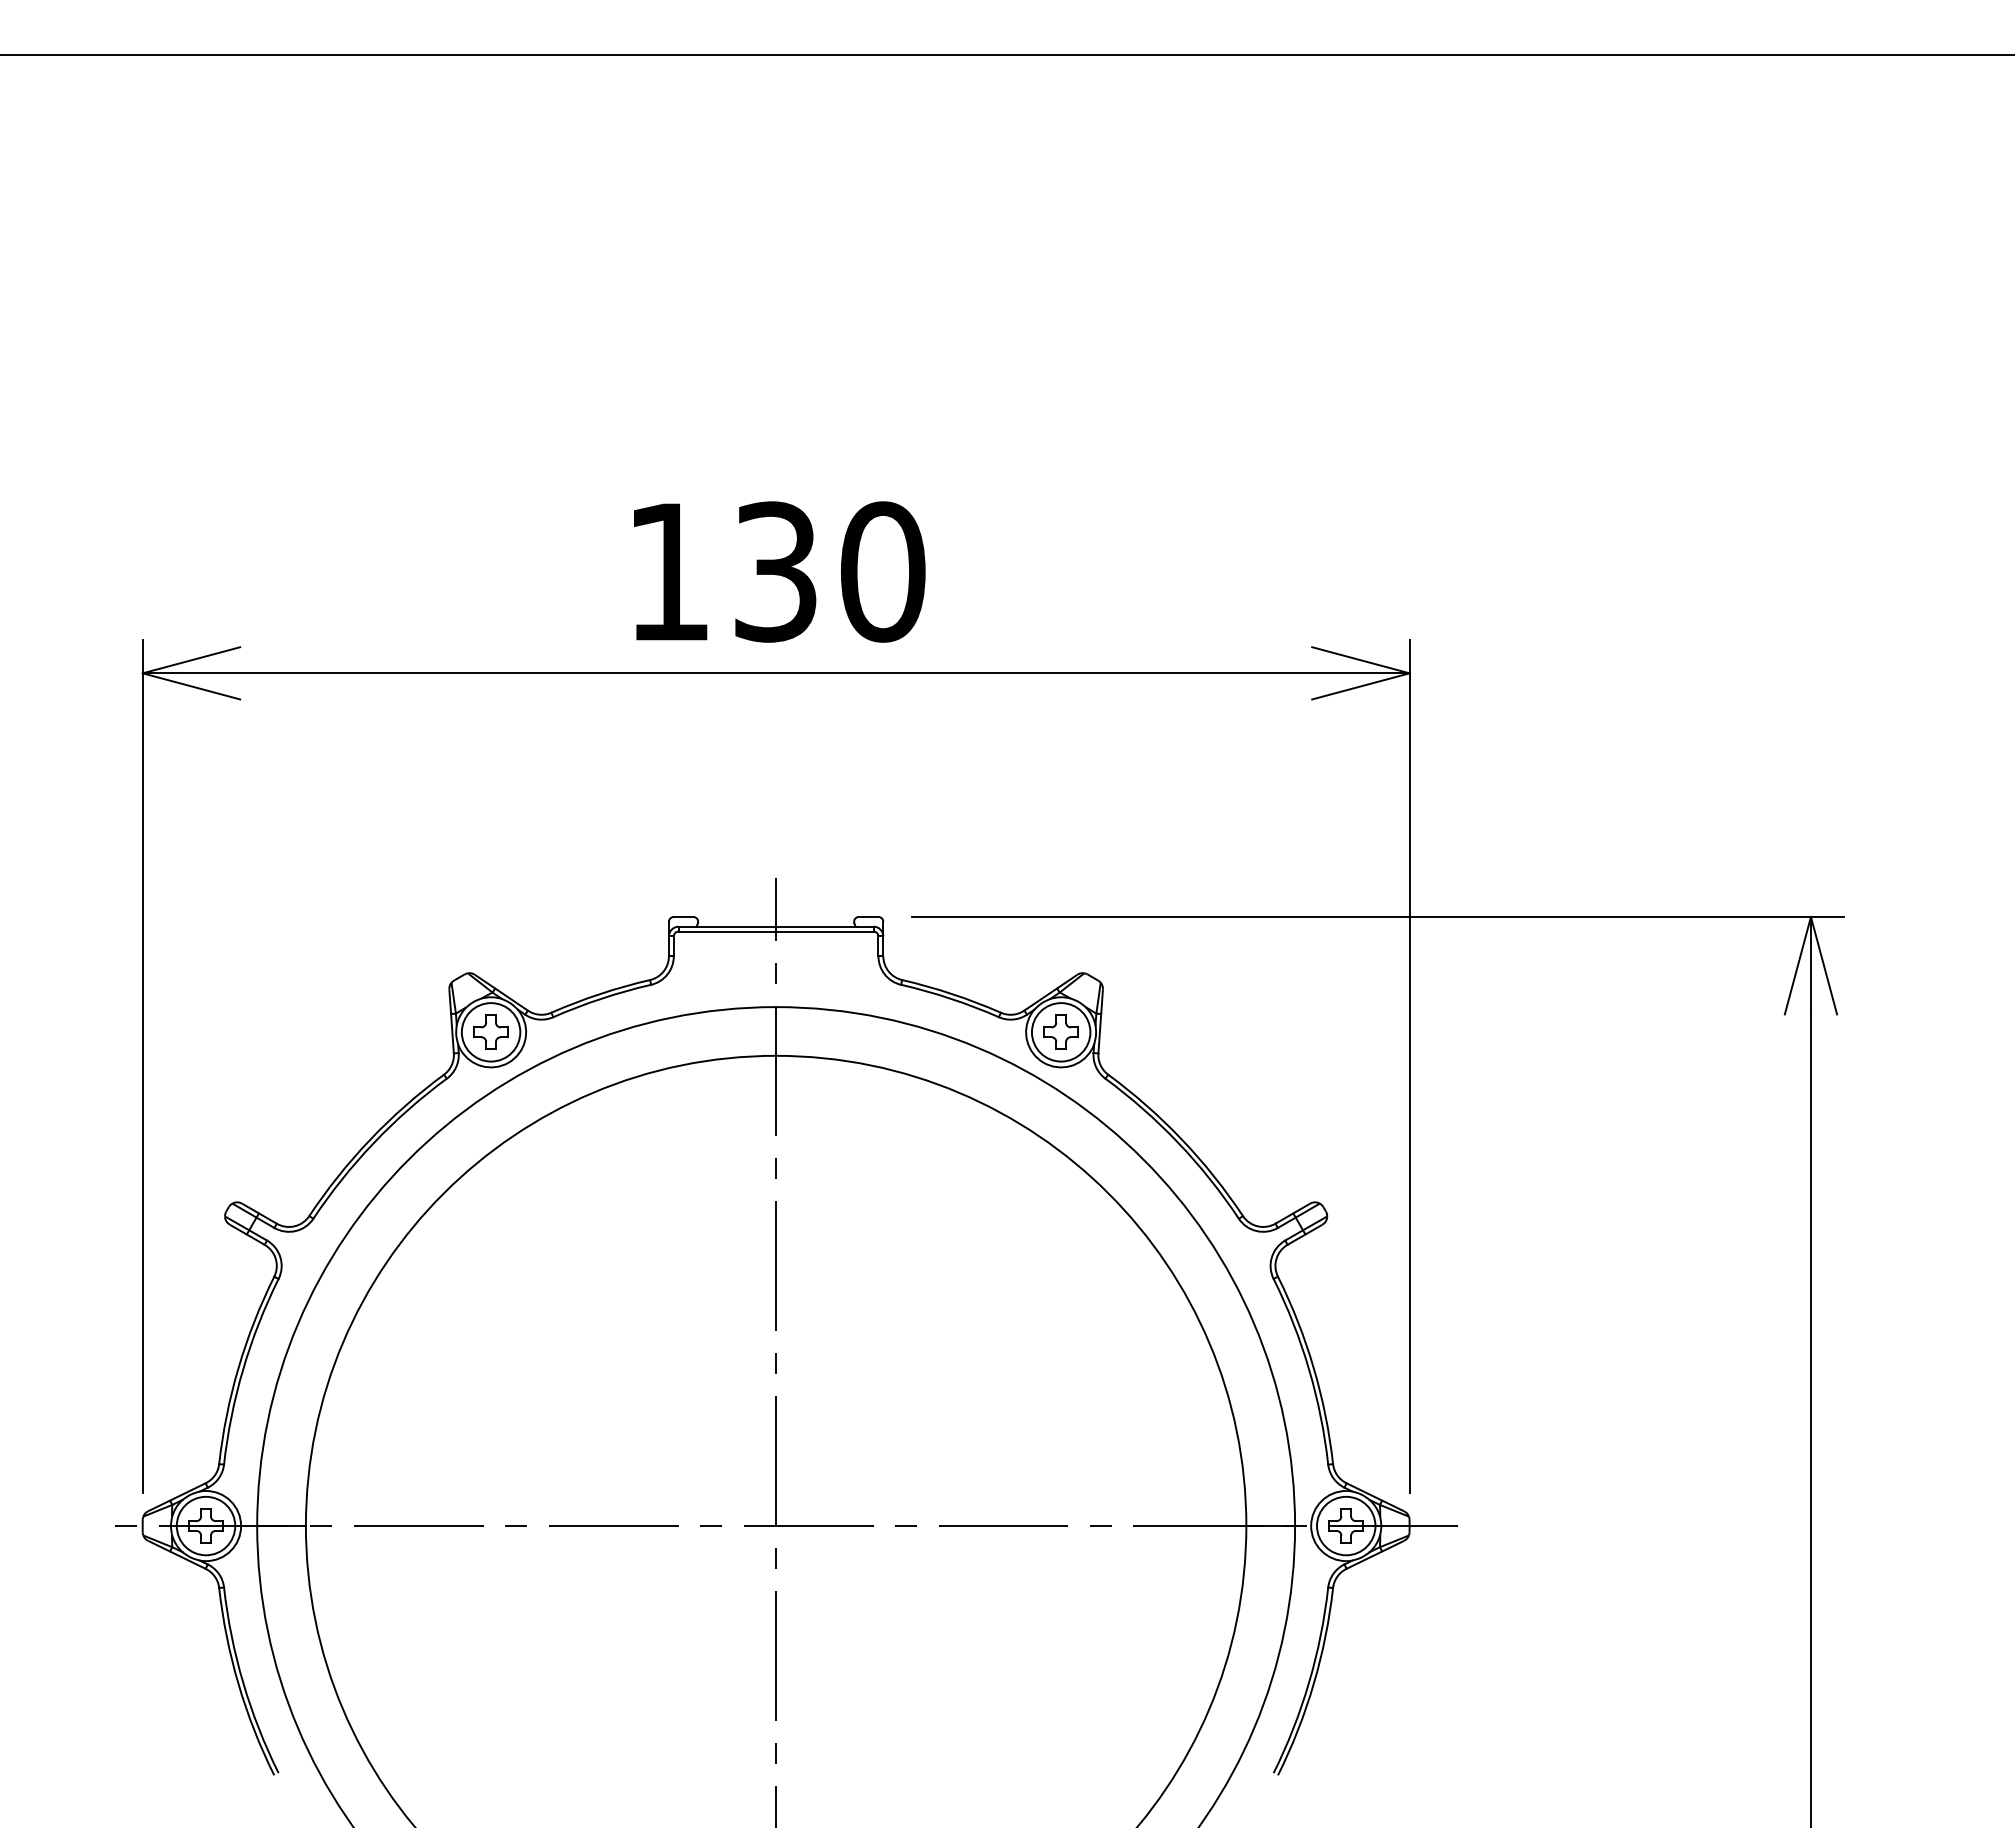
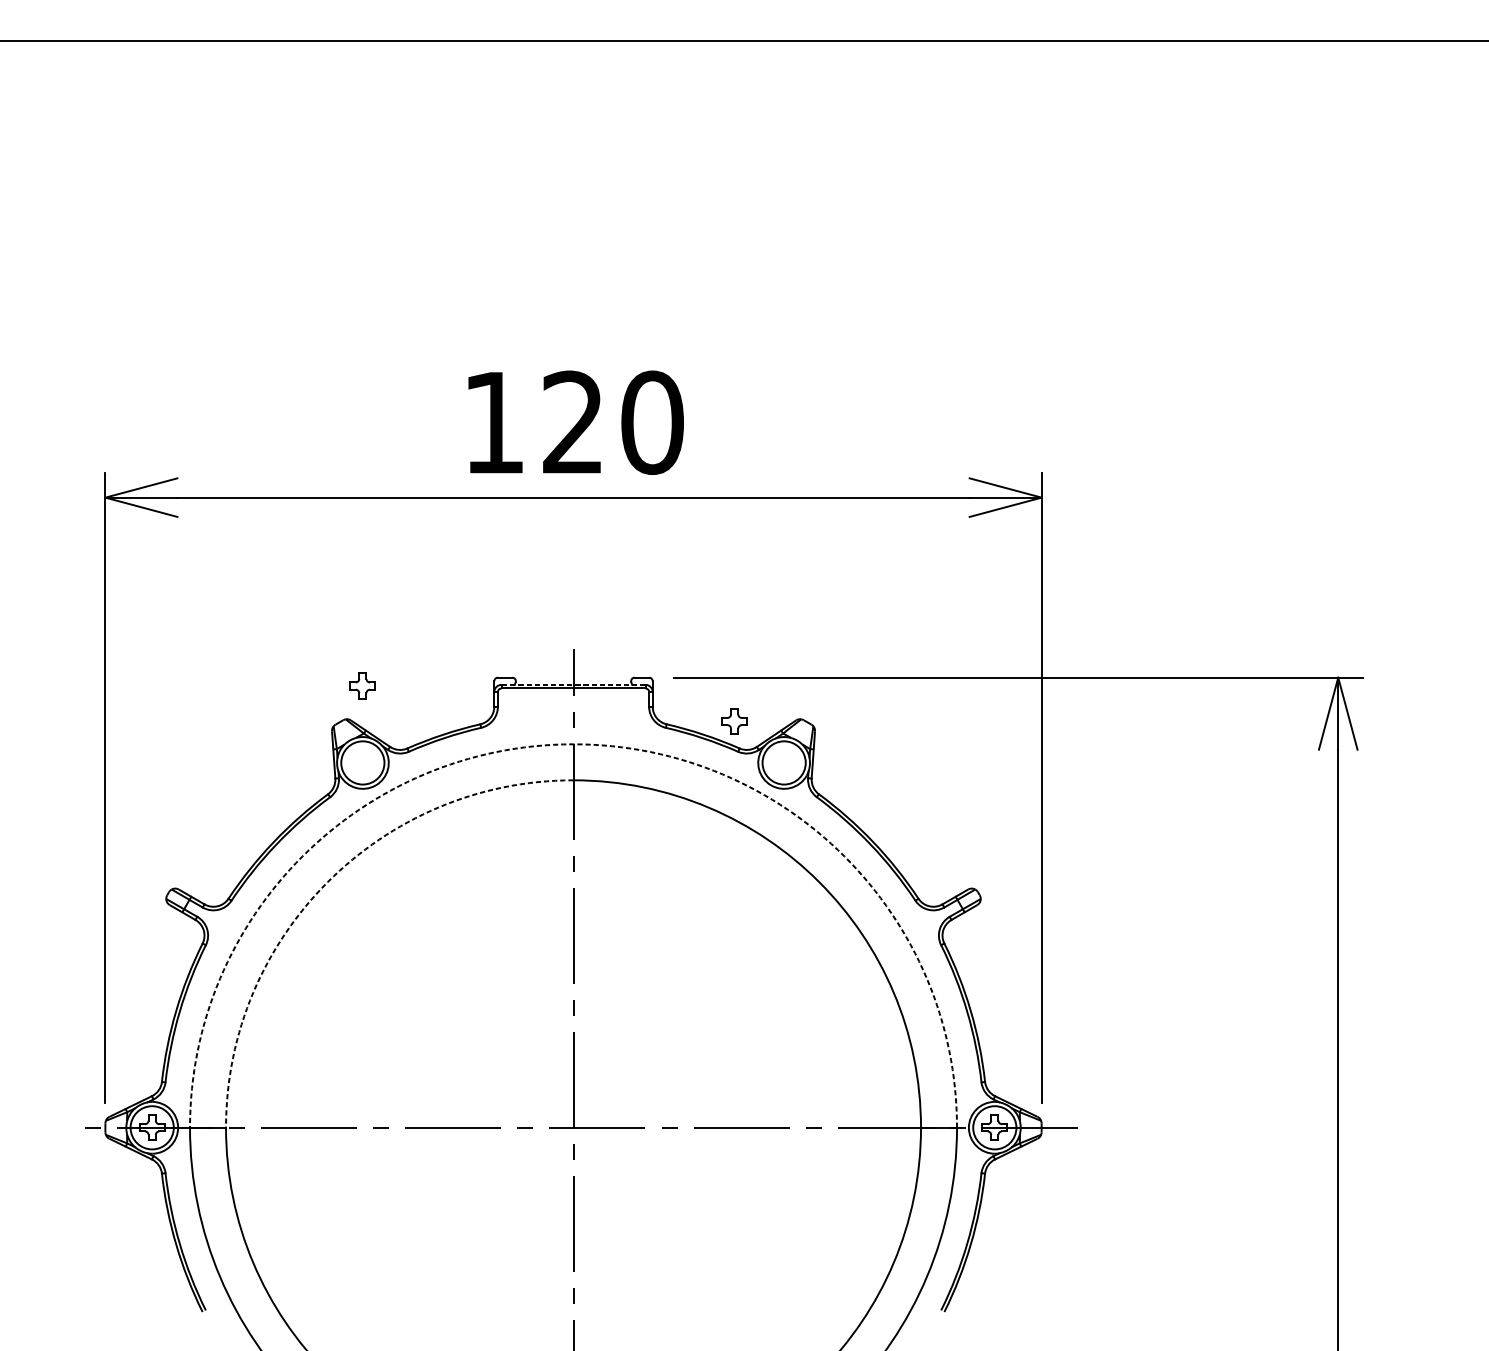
text: (775, 571) -> (573, 422), 130 -> 120
line: (775, 926) -> (573, 684), solid -> dashed
arc: (776, 1007) -> (573, 744), solid -> dashed
part: (490, 1031) -> (362, 685), moved
part: (1060, 1031) -> (734, 720), moved
arc: (443, 1193) -> (327, 882), solid -> dashed

